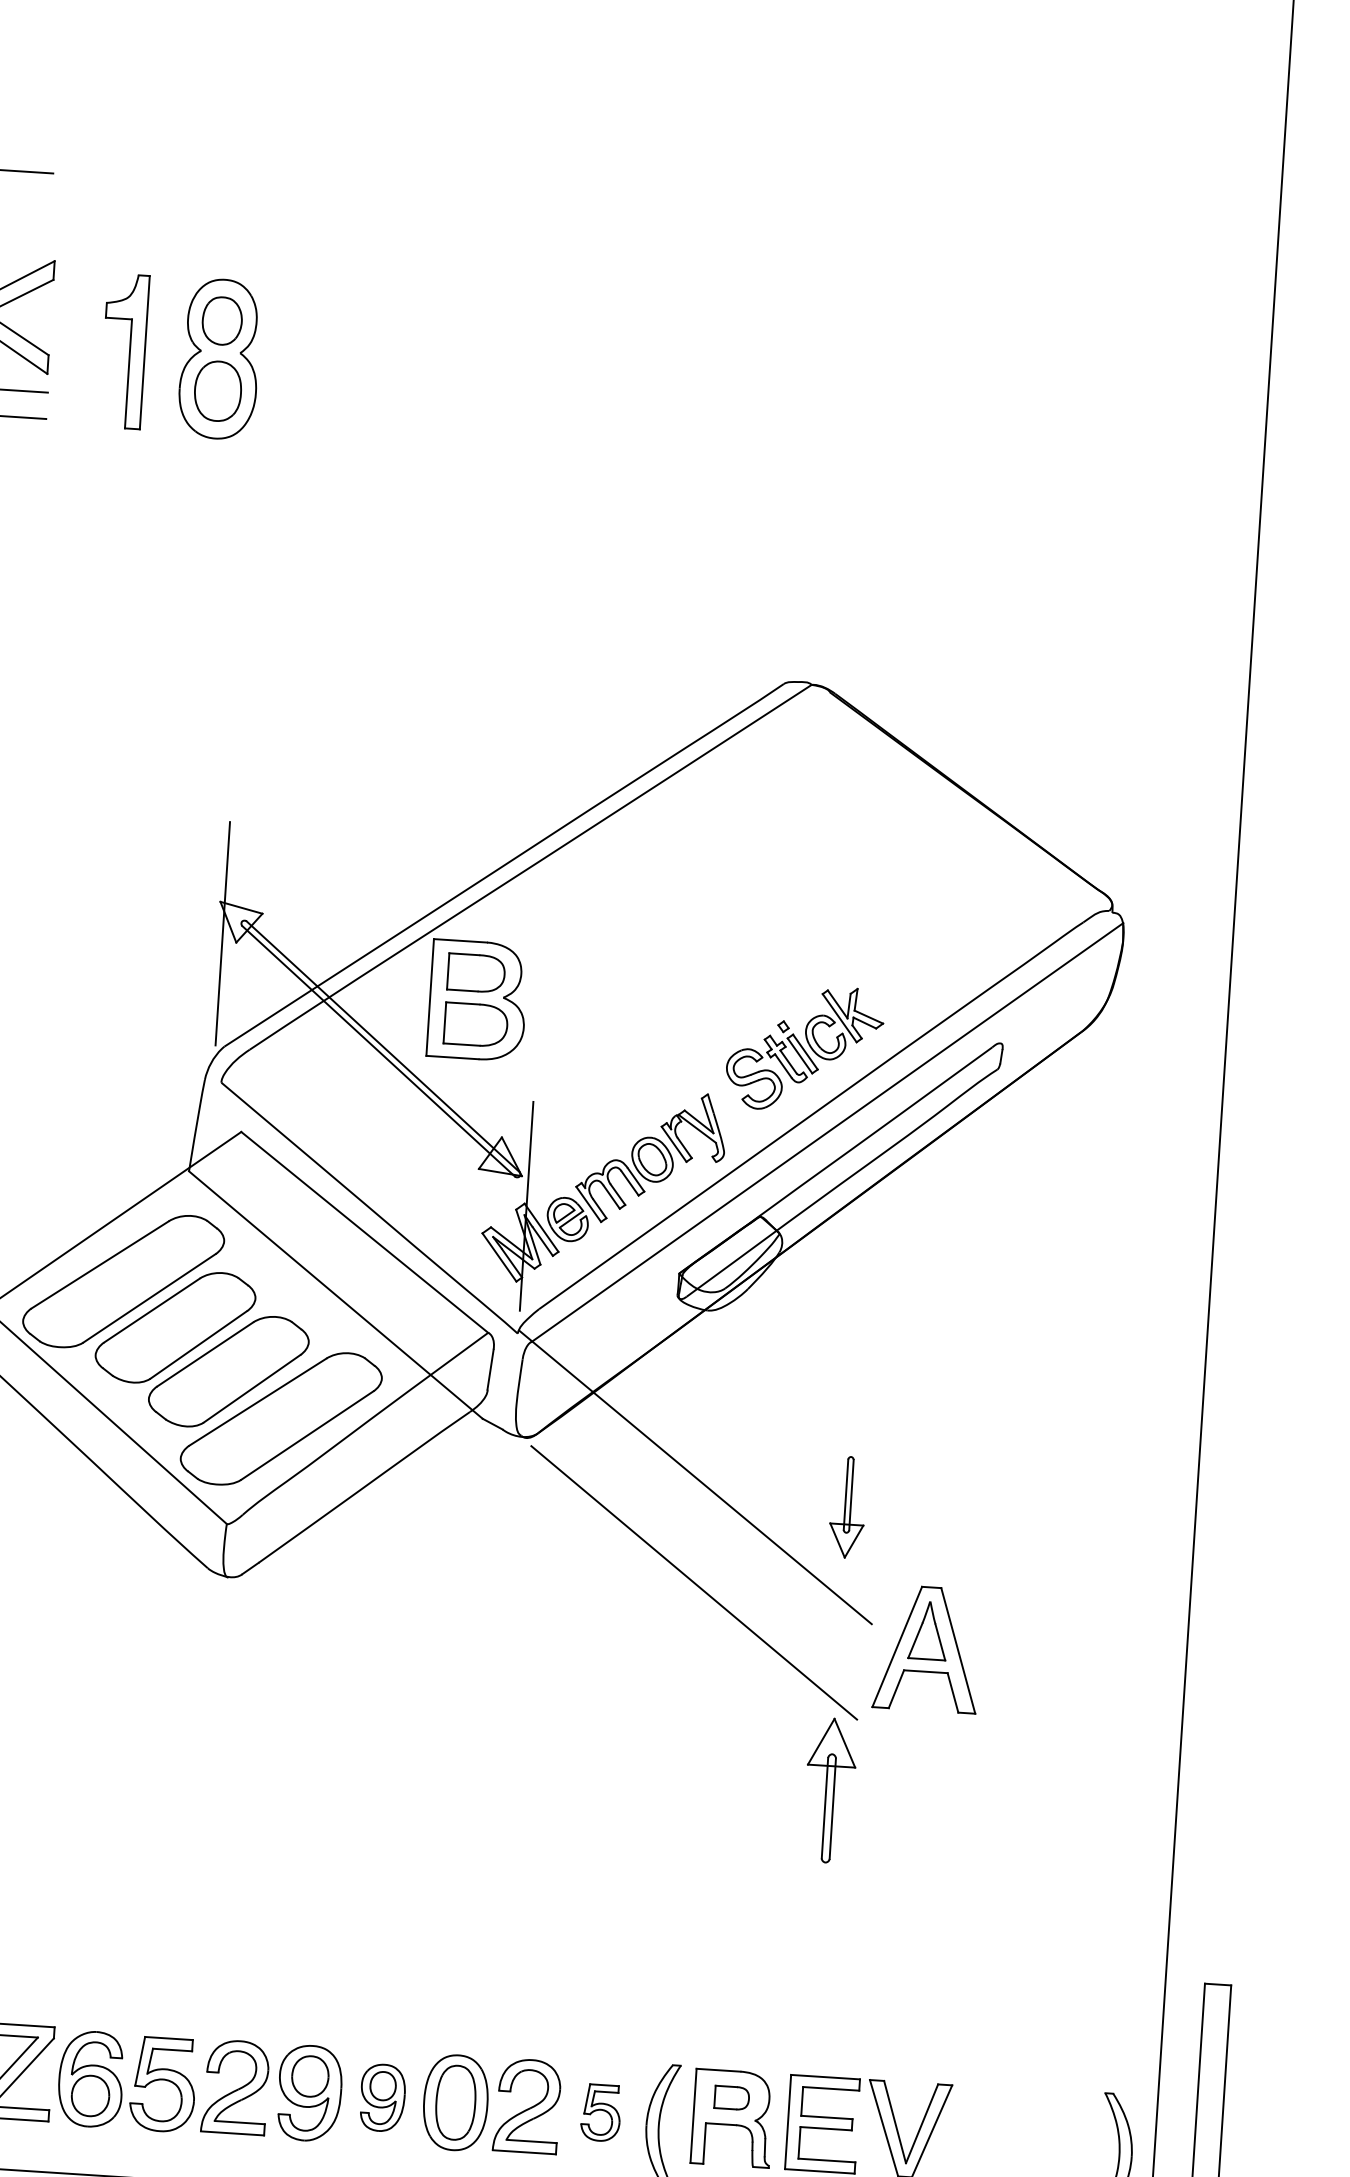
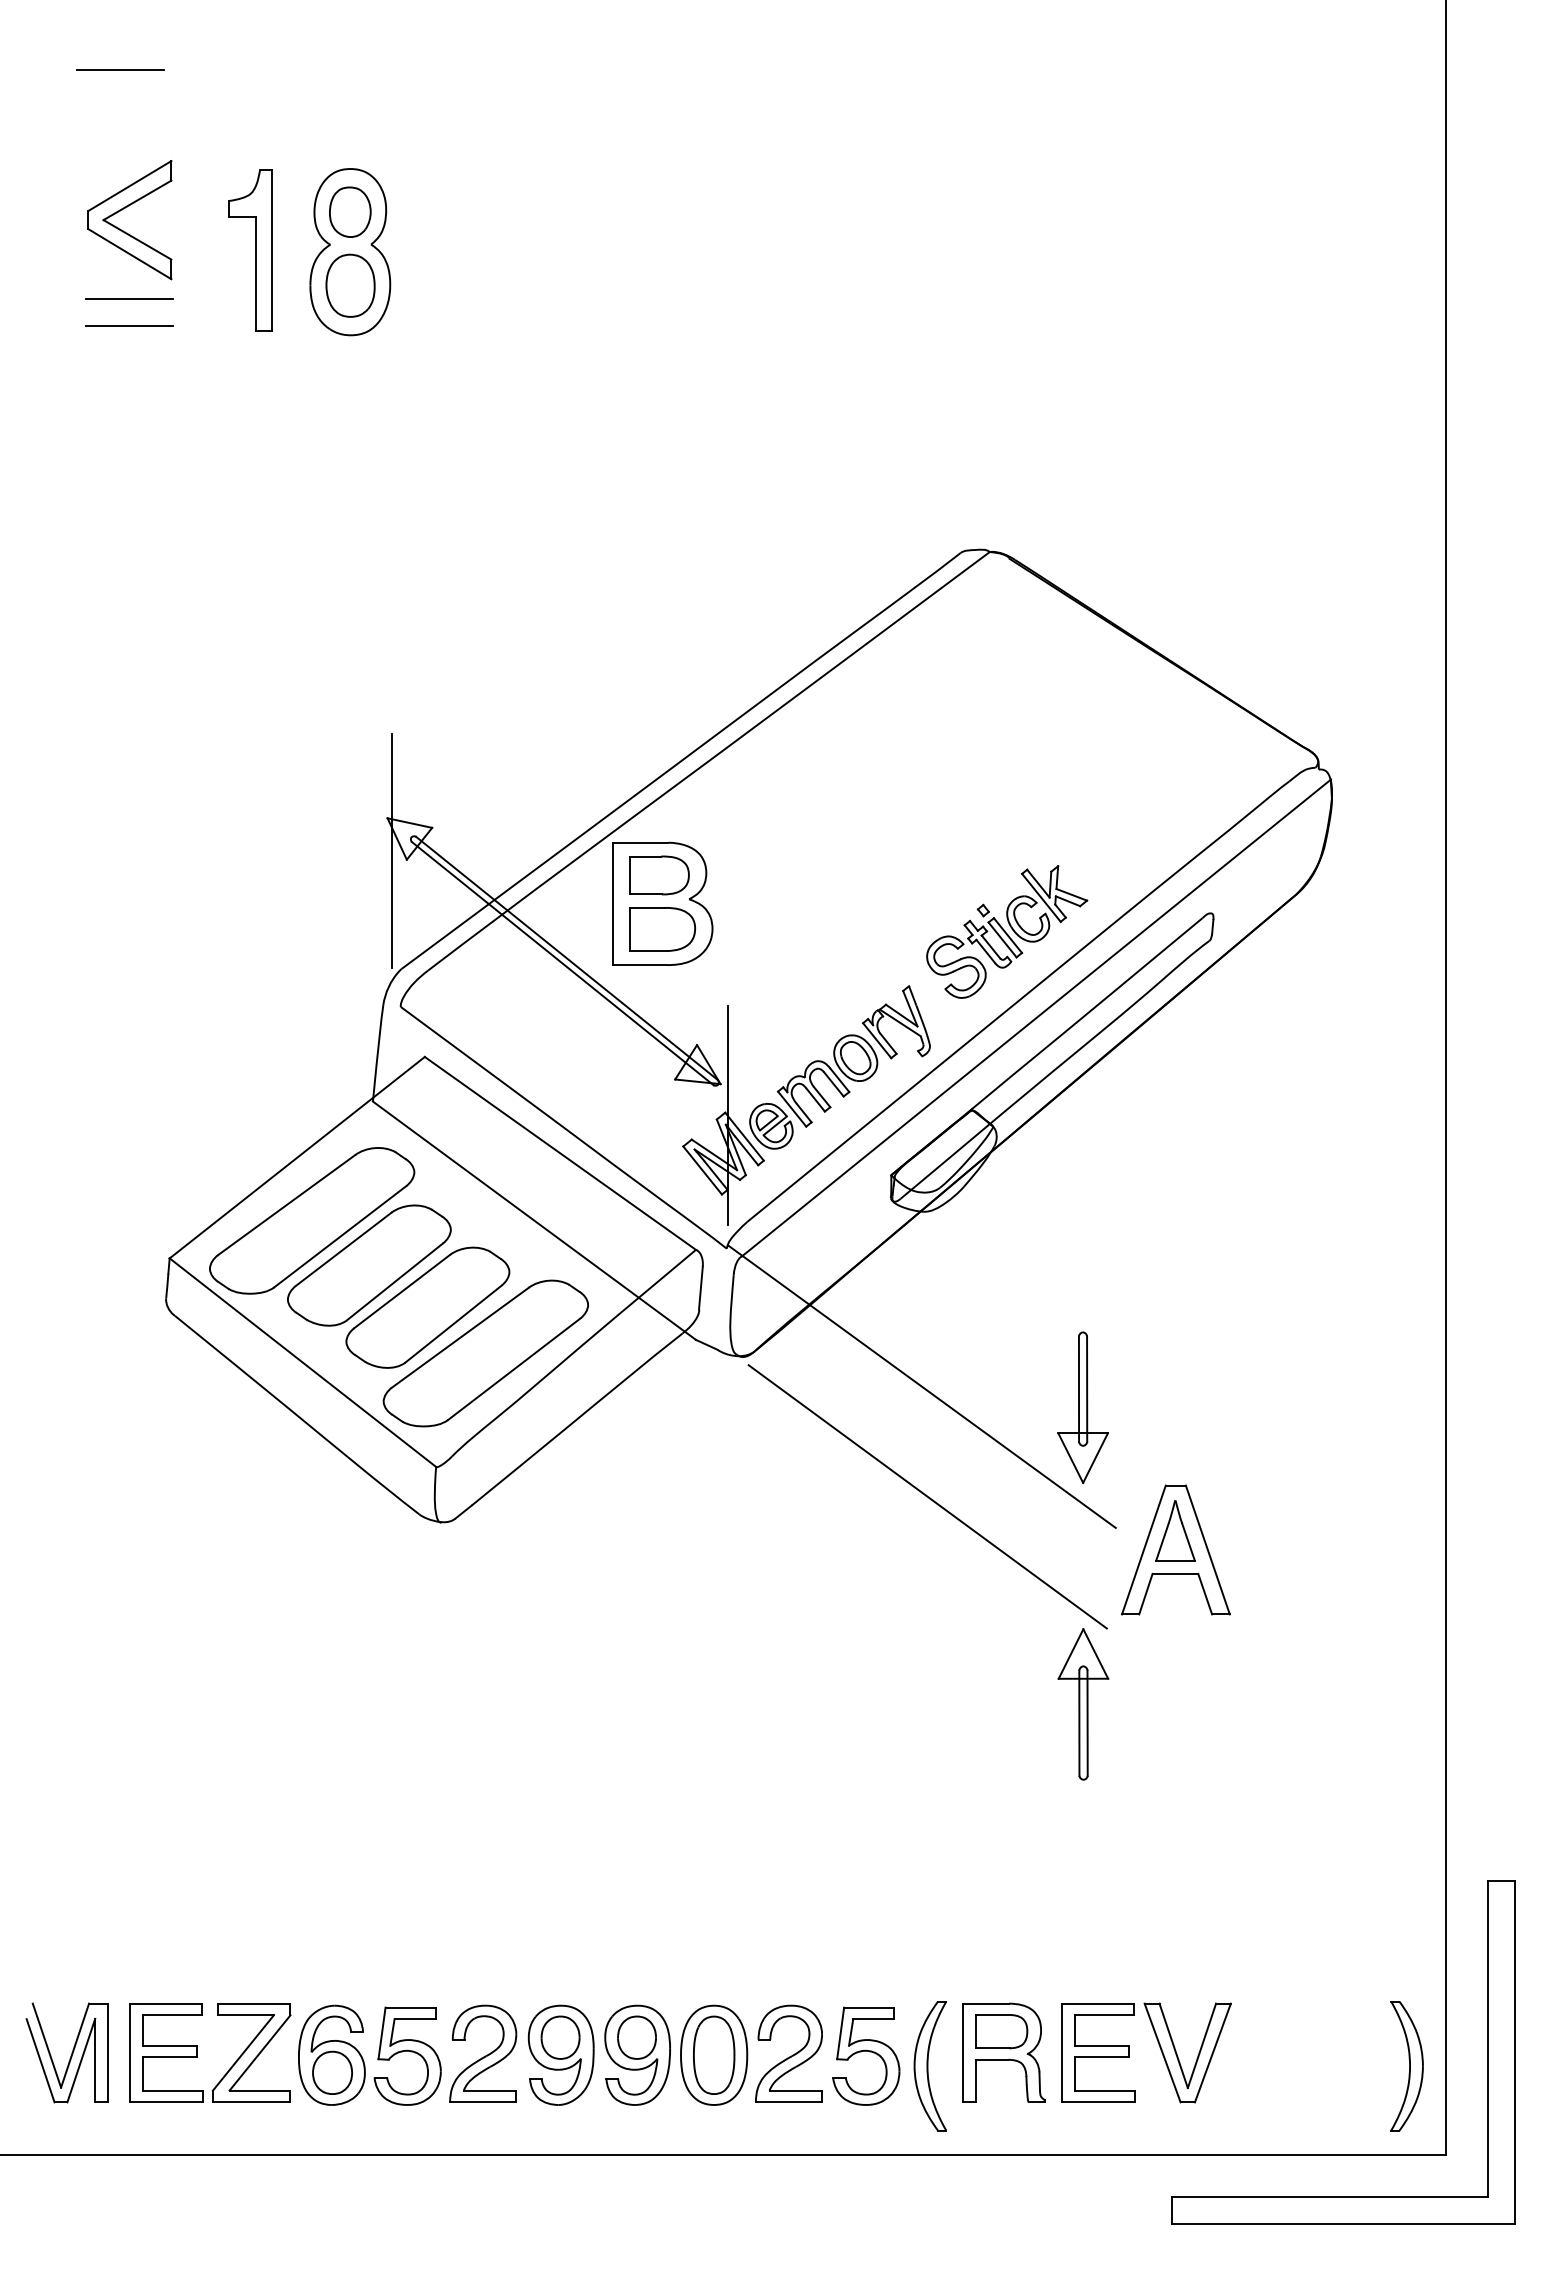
part: (847, 1507) -> (1082, 1407), size x1.43
part: (382, 2097) -> (637, 2054), size x1.43
part: (731, 2097) -> (1001, 2031), size x1.43
part: (601, 2112) -> (866, 2055), size x1.67

